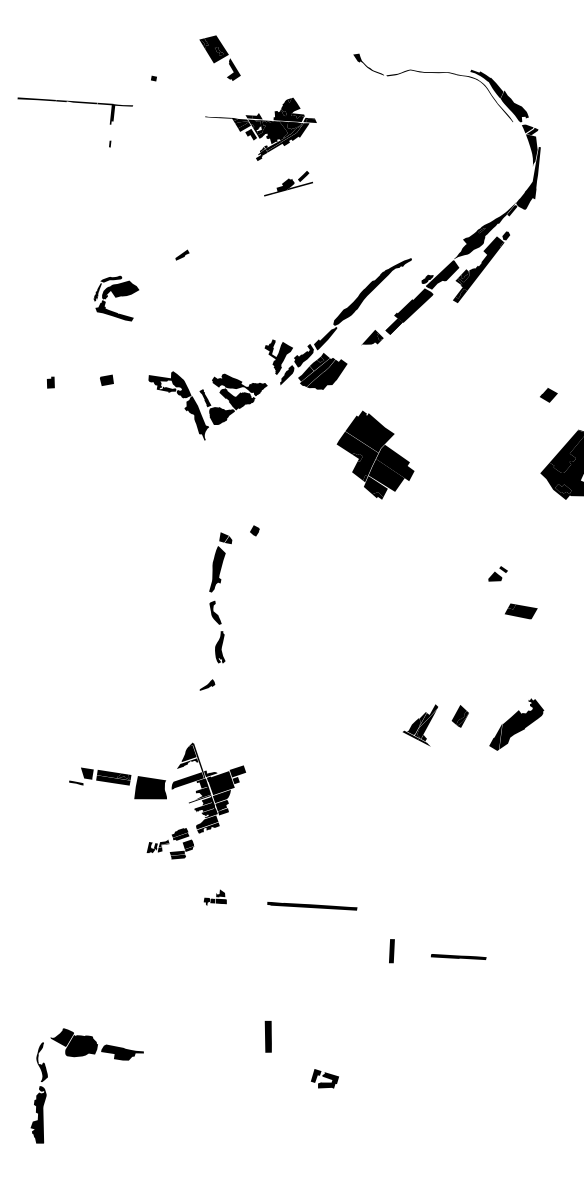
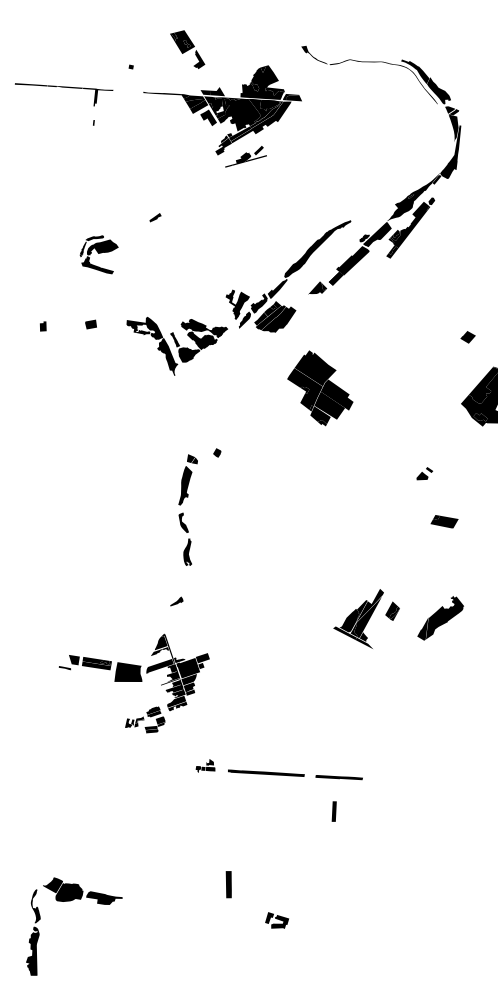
part: (260, 129) -> (222, 110), size x1.67
part: (497, 573) -> (424, 473), moved
part: (207, 685) -> (176, 601), moved
part: (420, 724) -> (358, 618), size x1.67
part: (215, 897) -> (205, 765), moved
line: (457, 956) -> (338, 777), moved

